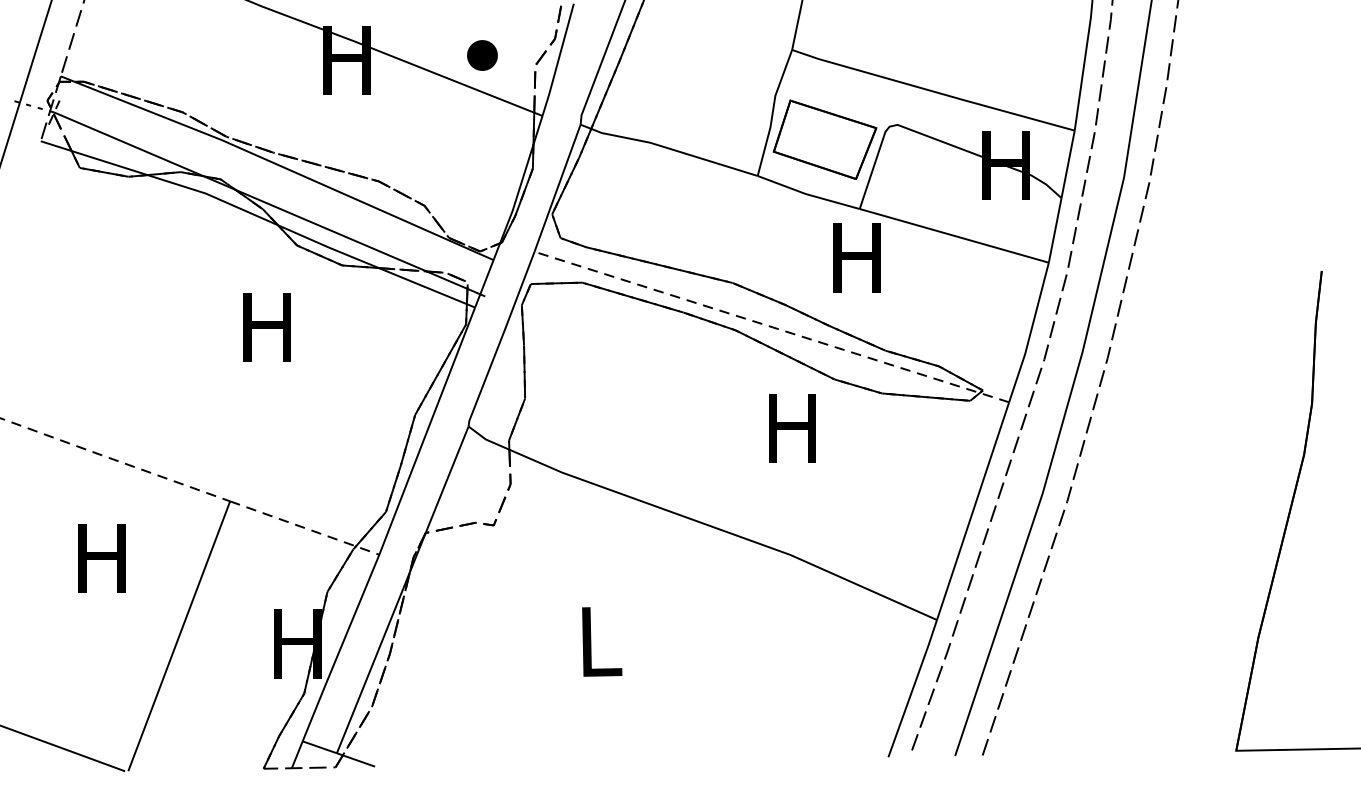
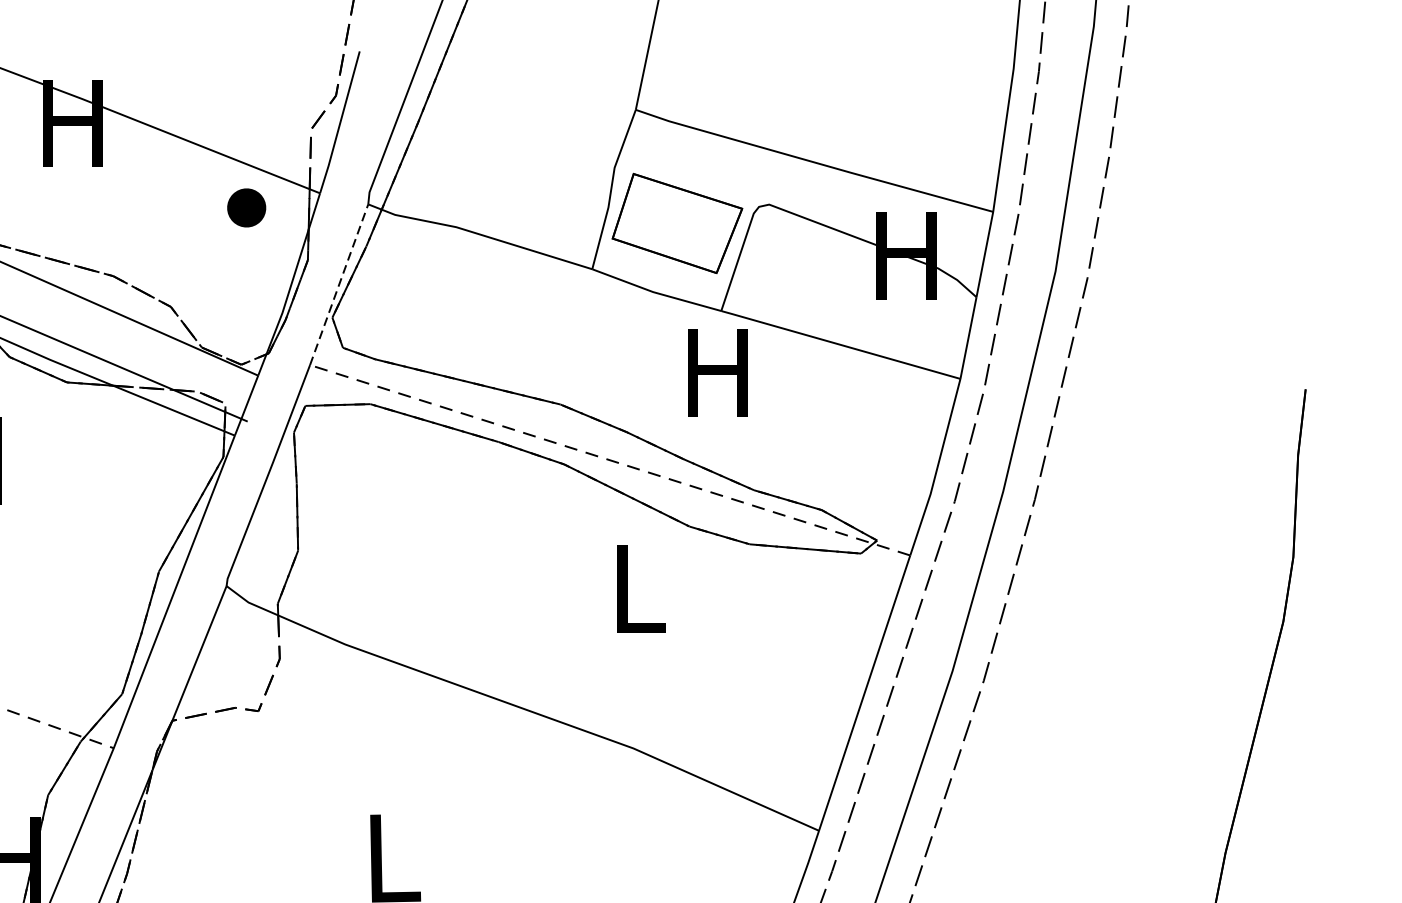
part: (482, 55) -> (246, 207), moved
line: (557, 188) -> (339, 285), solid -> dashed
text: (792, 428) -> (636, 588), H -> L

